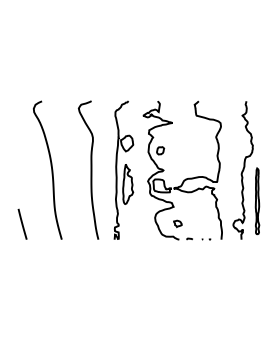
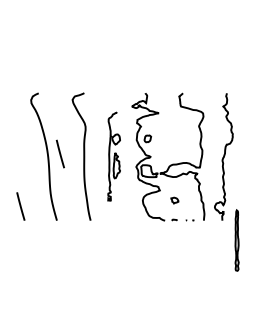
line: (65, 166) -> (60, 153), added
part: (123, 169) -> (113, 156), size x0.7
part: (257, 201) -> (237, 240), moved
part: (177, 223) -> (174, 200), moved

